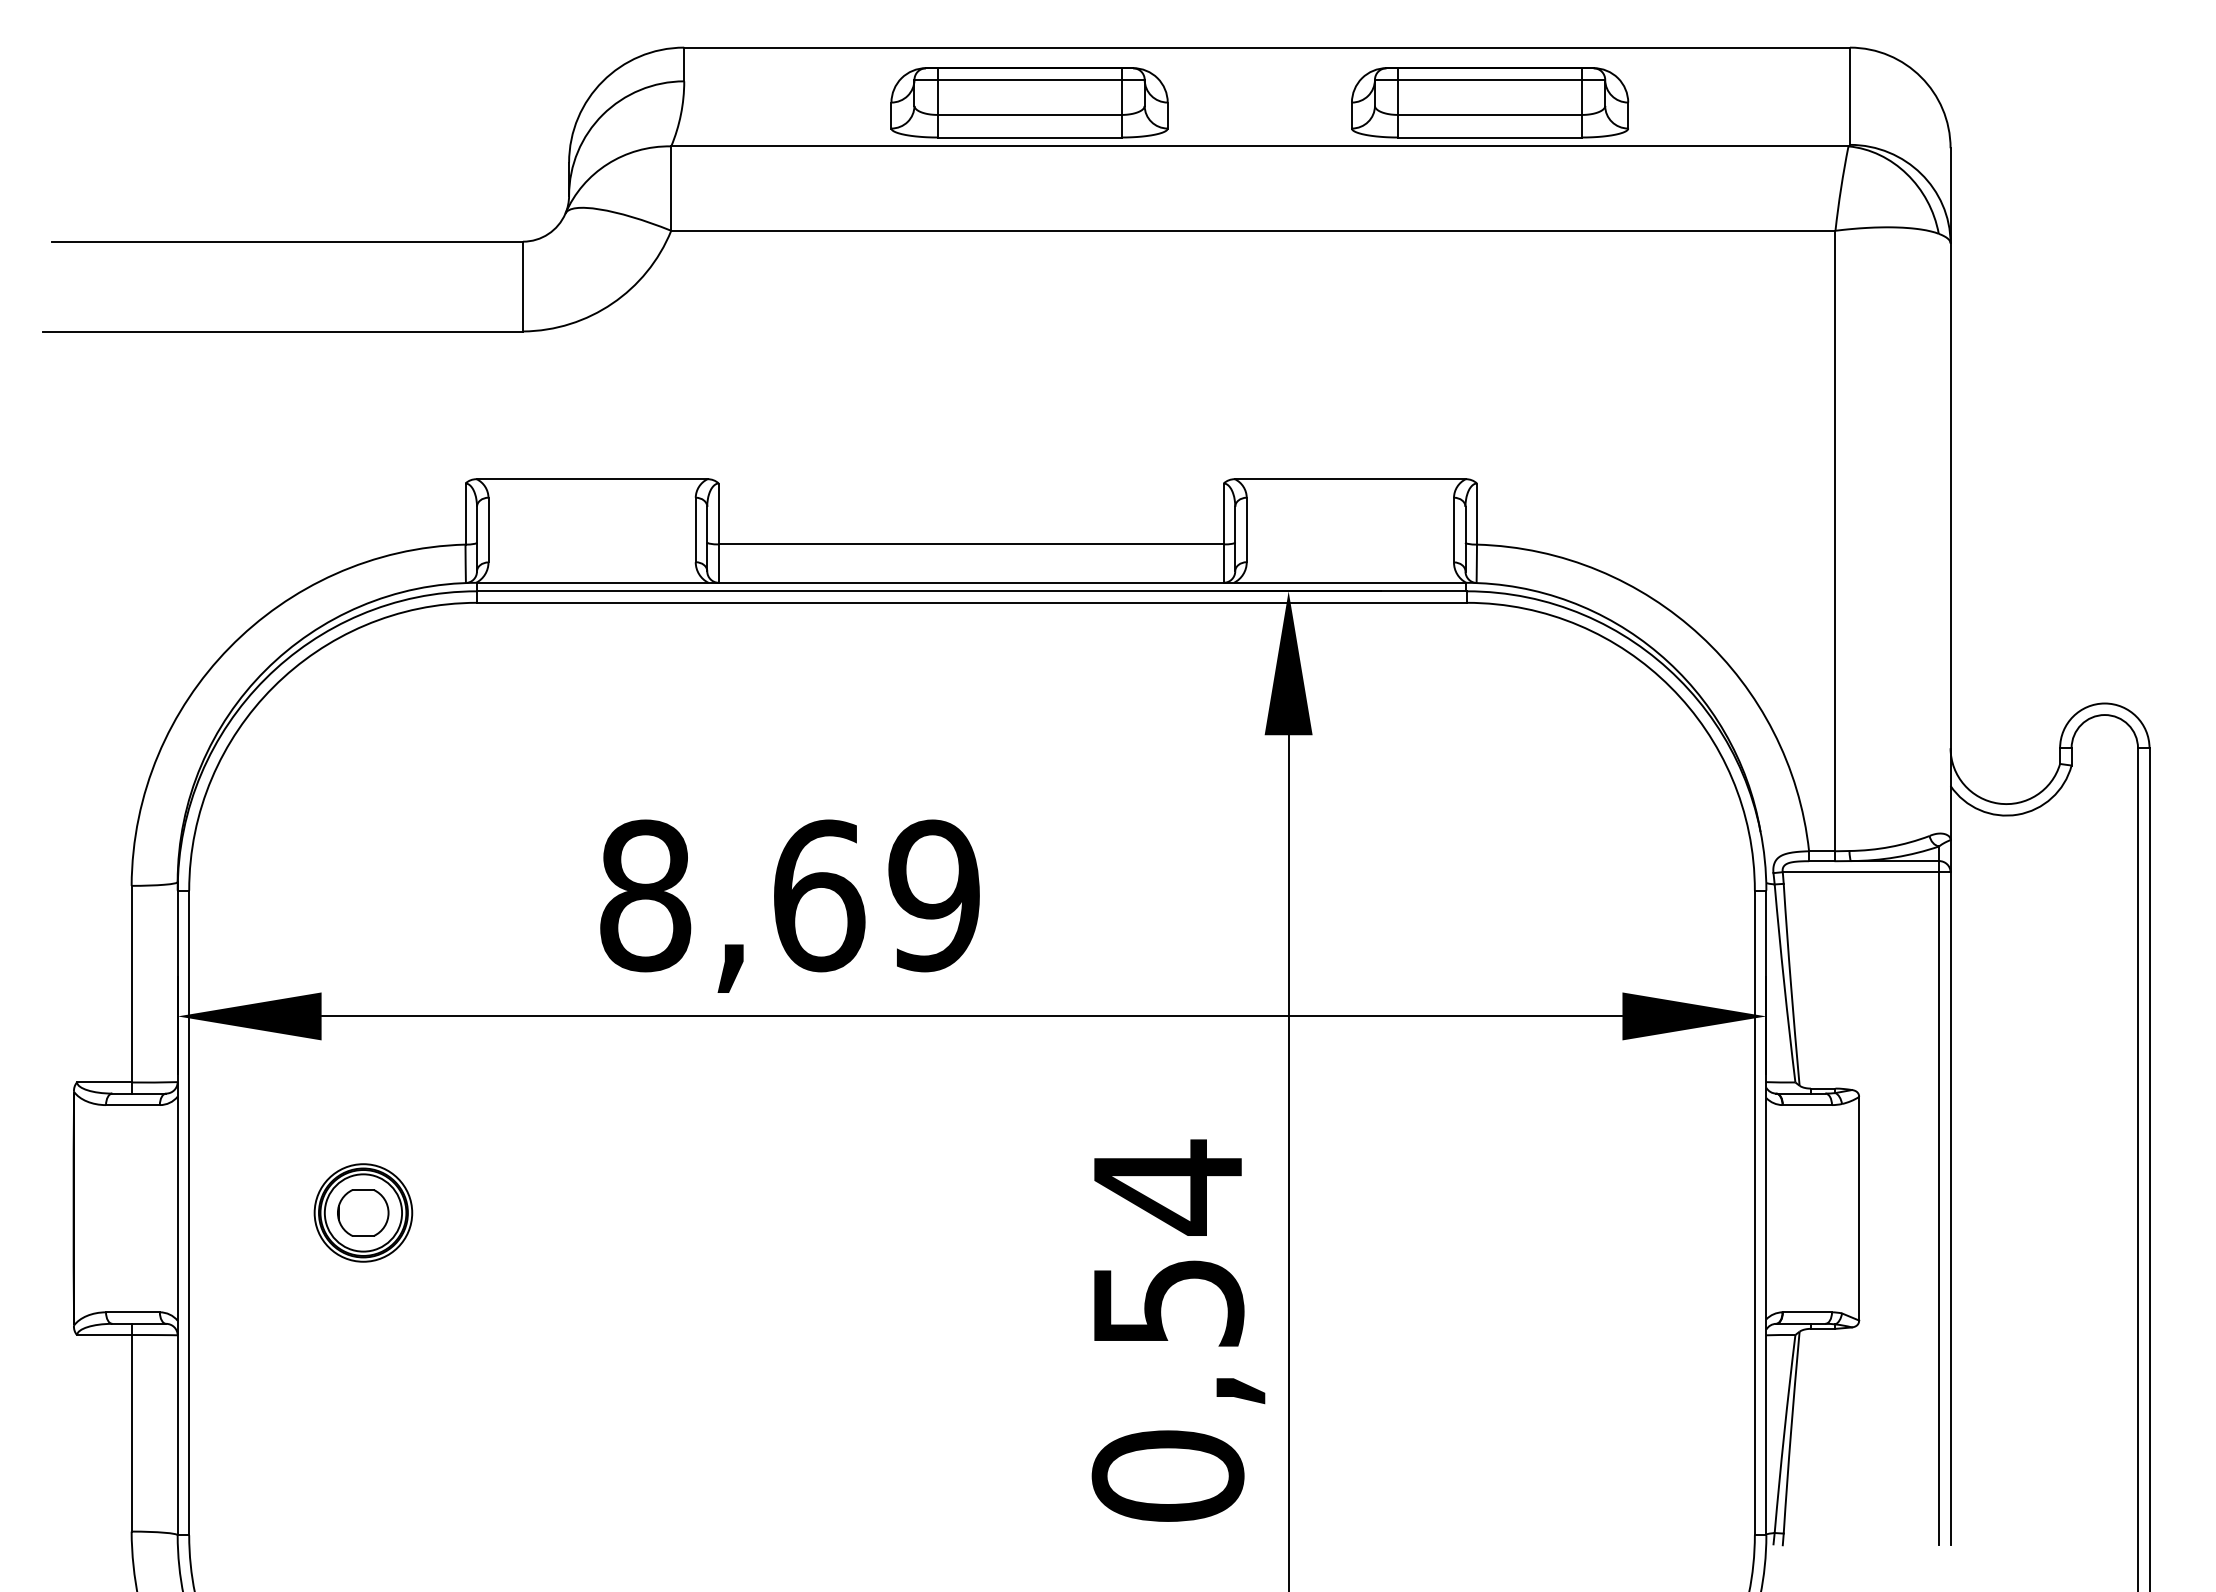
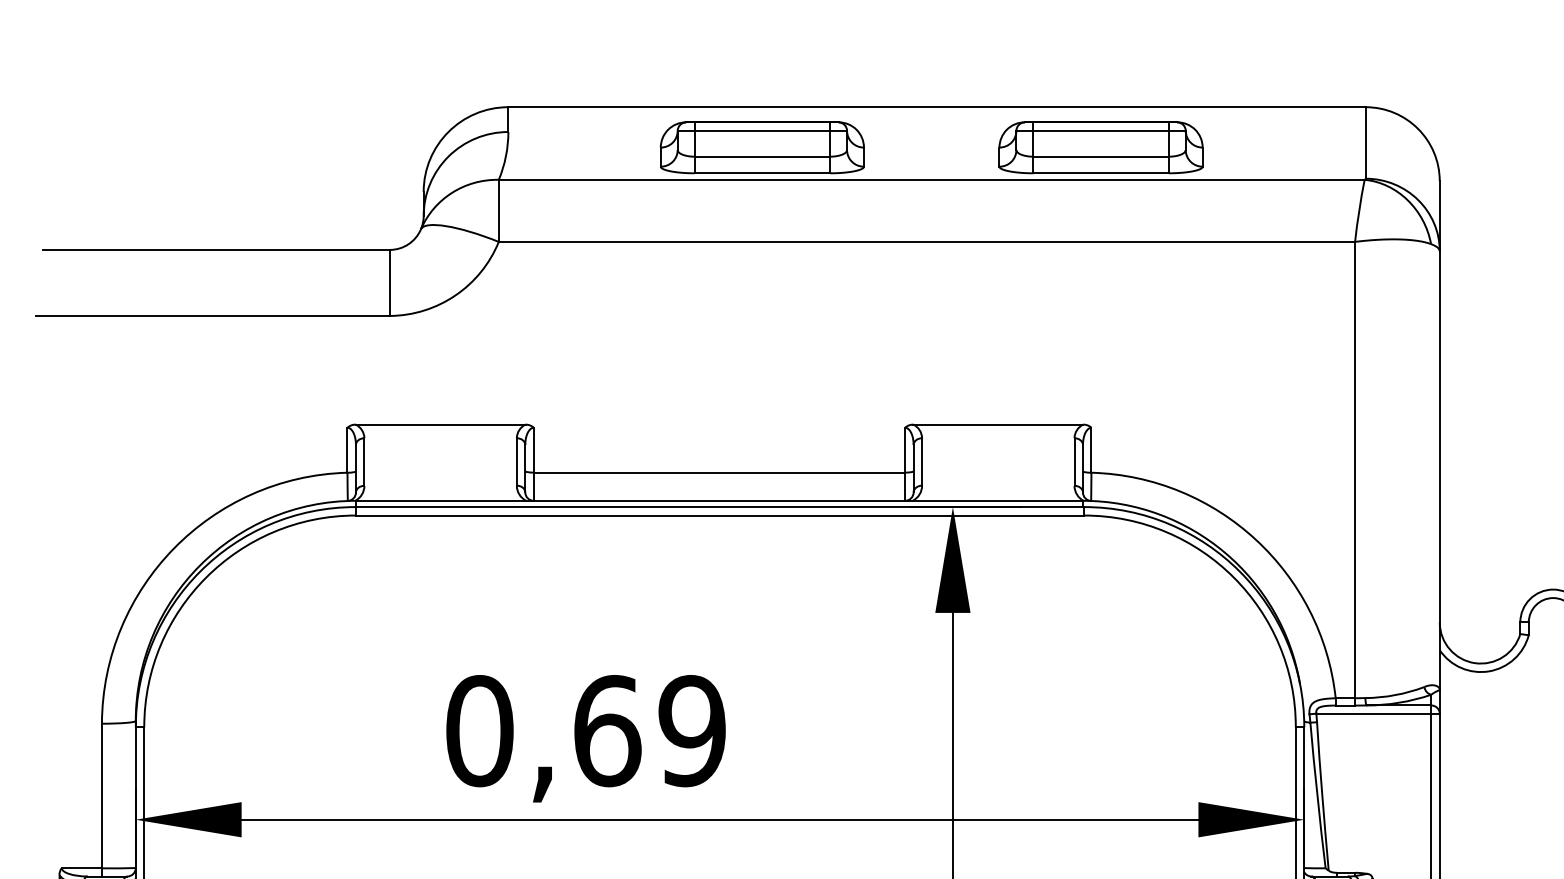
text: (645, 895) -> (479, 730), 8,69 -> 0,69

